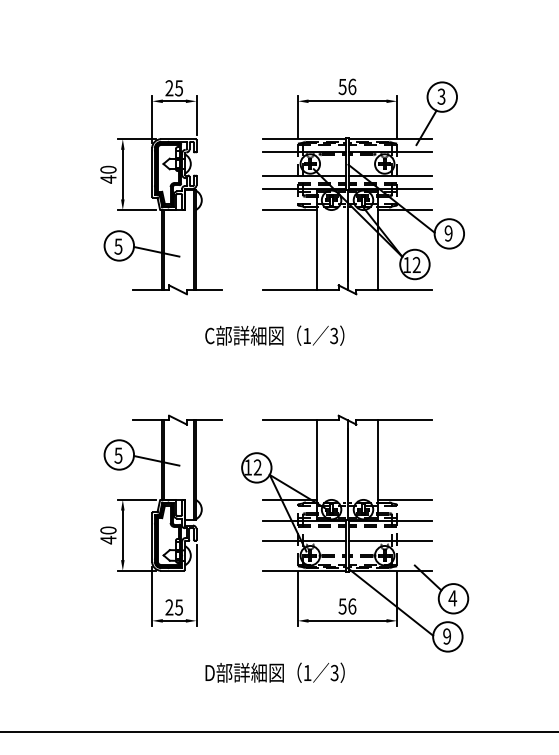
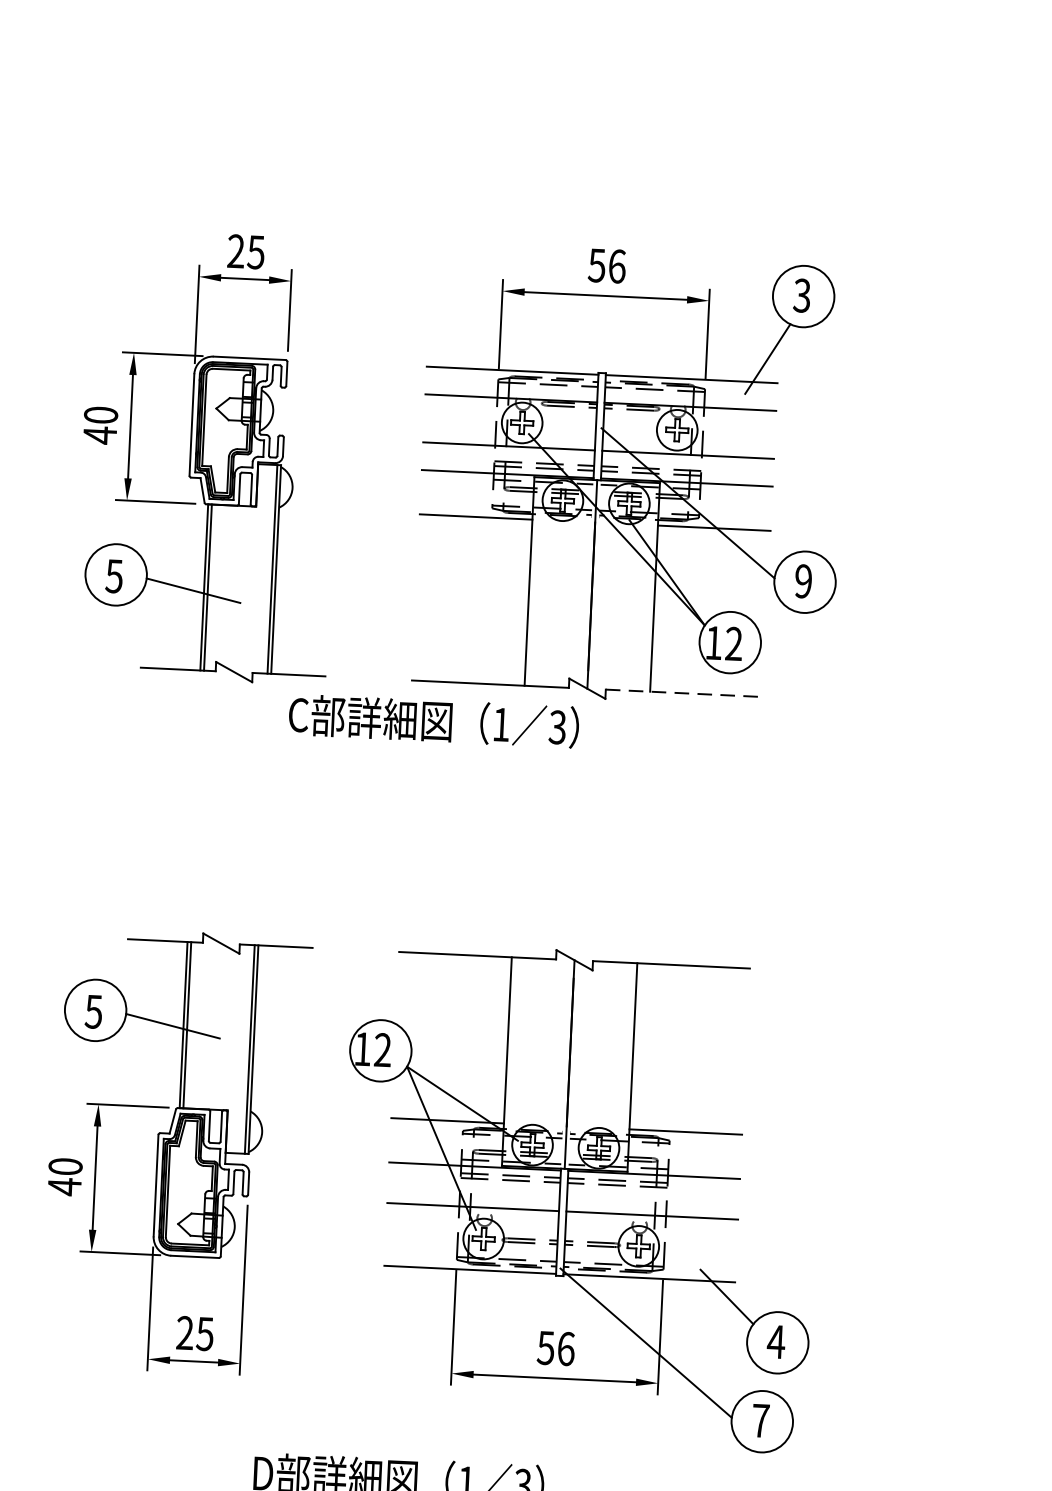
line: (394, 289) -> (685, 692), solid -> dashed
text: (274, 335) -> (433, 720), moved
text: (447, 636) -> (761, 1420), 9 -> 7

